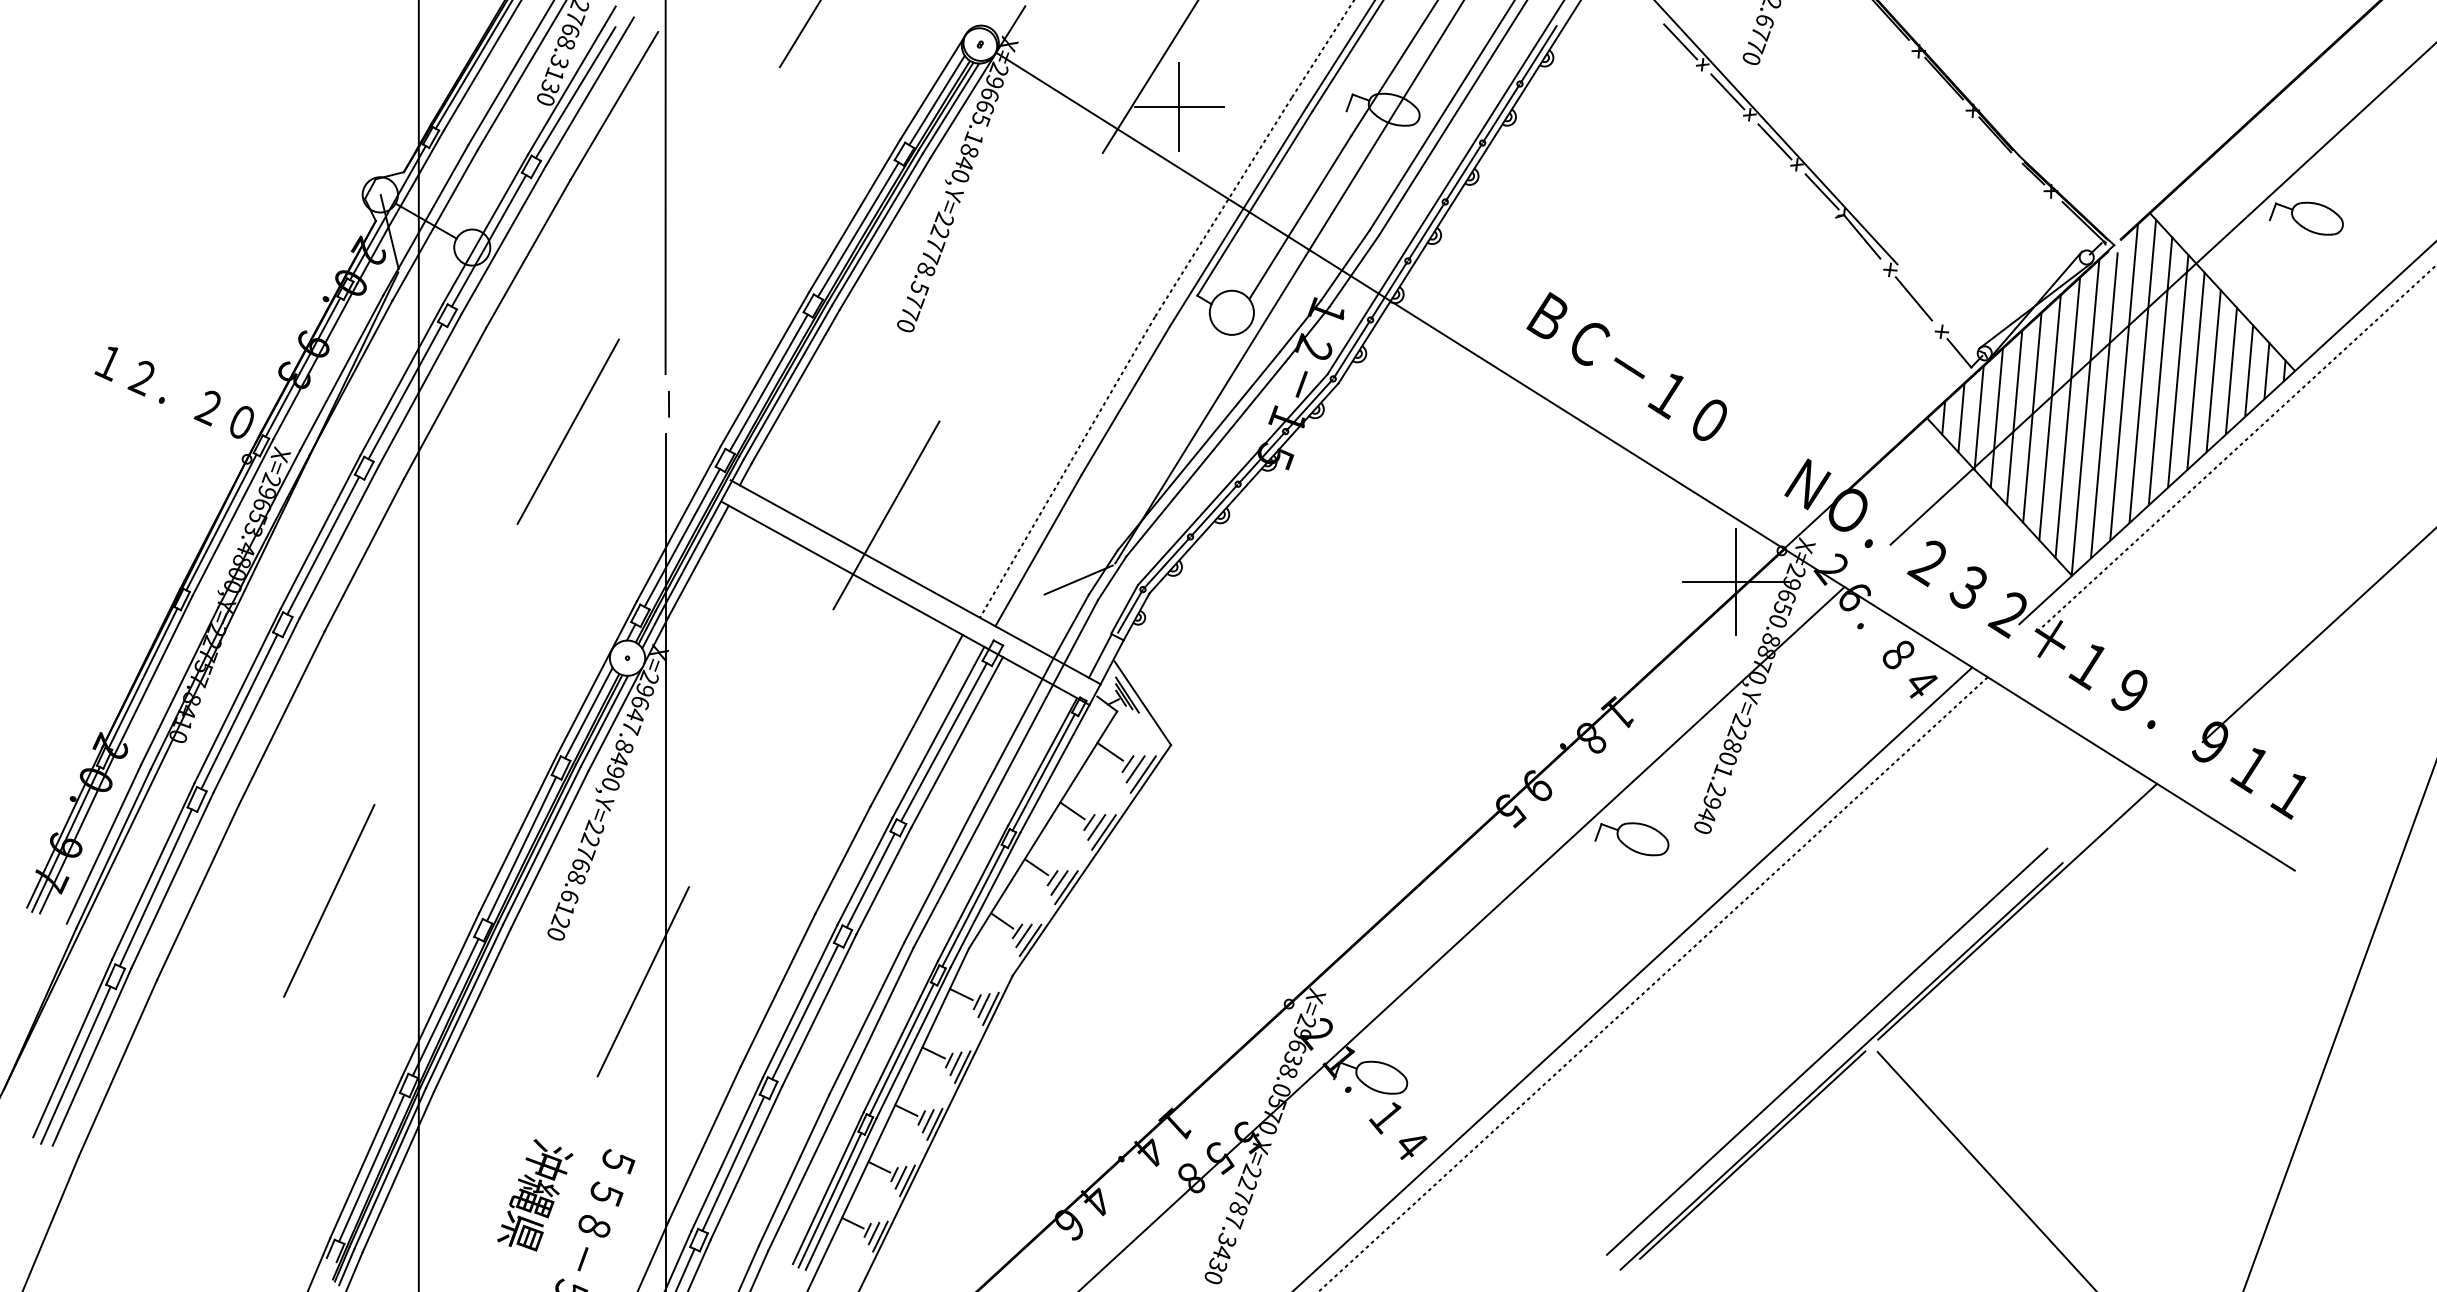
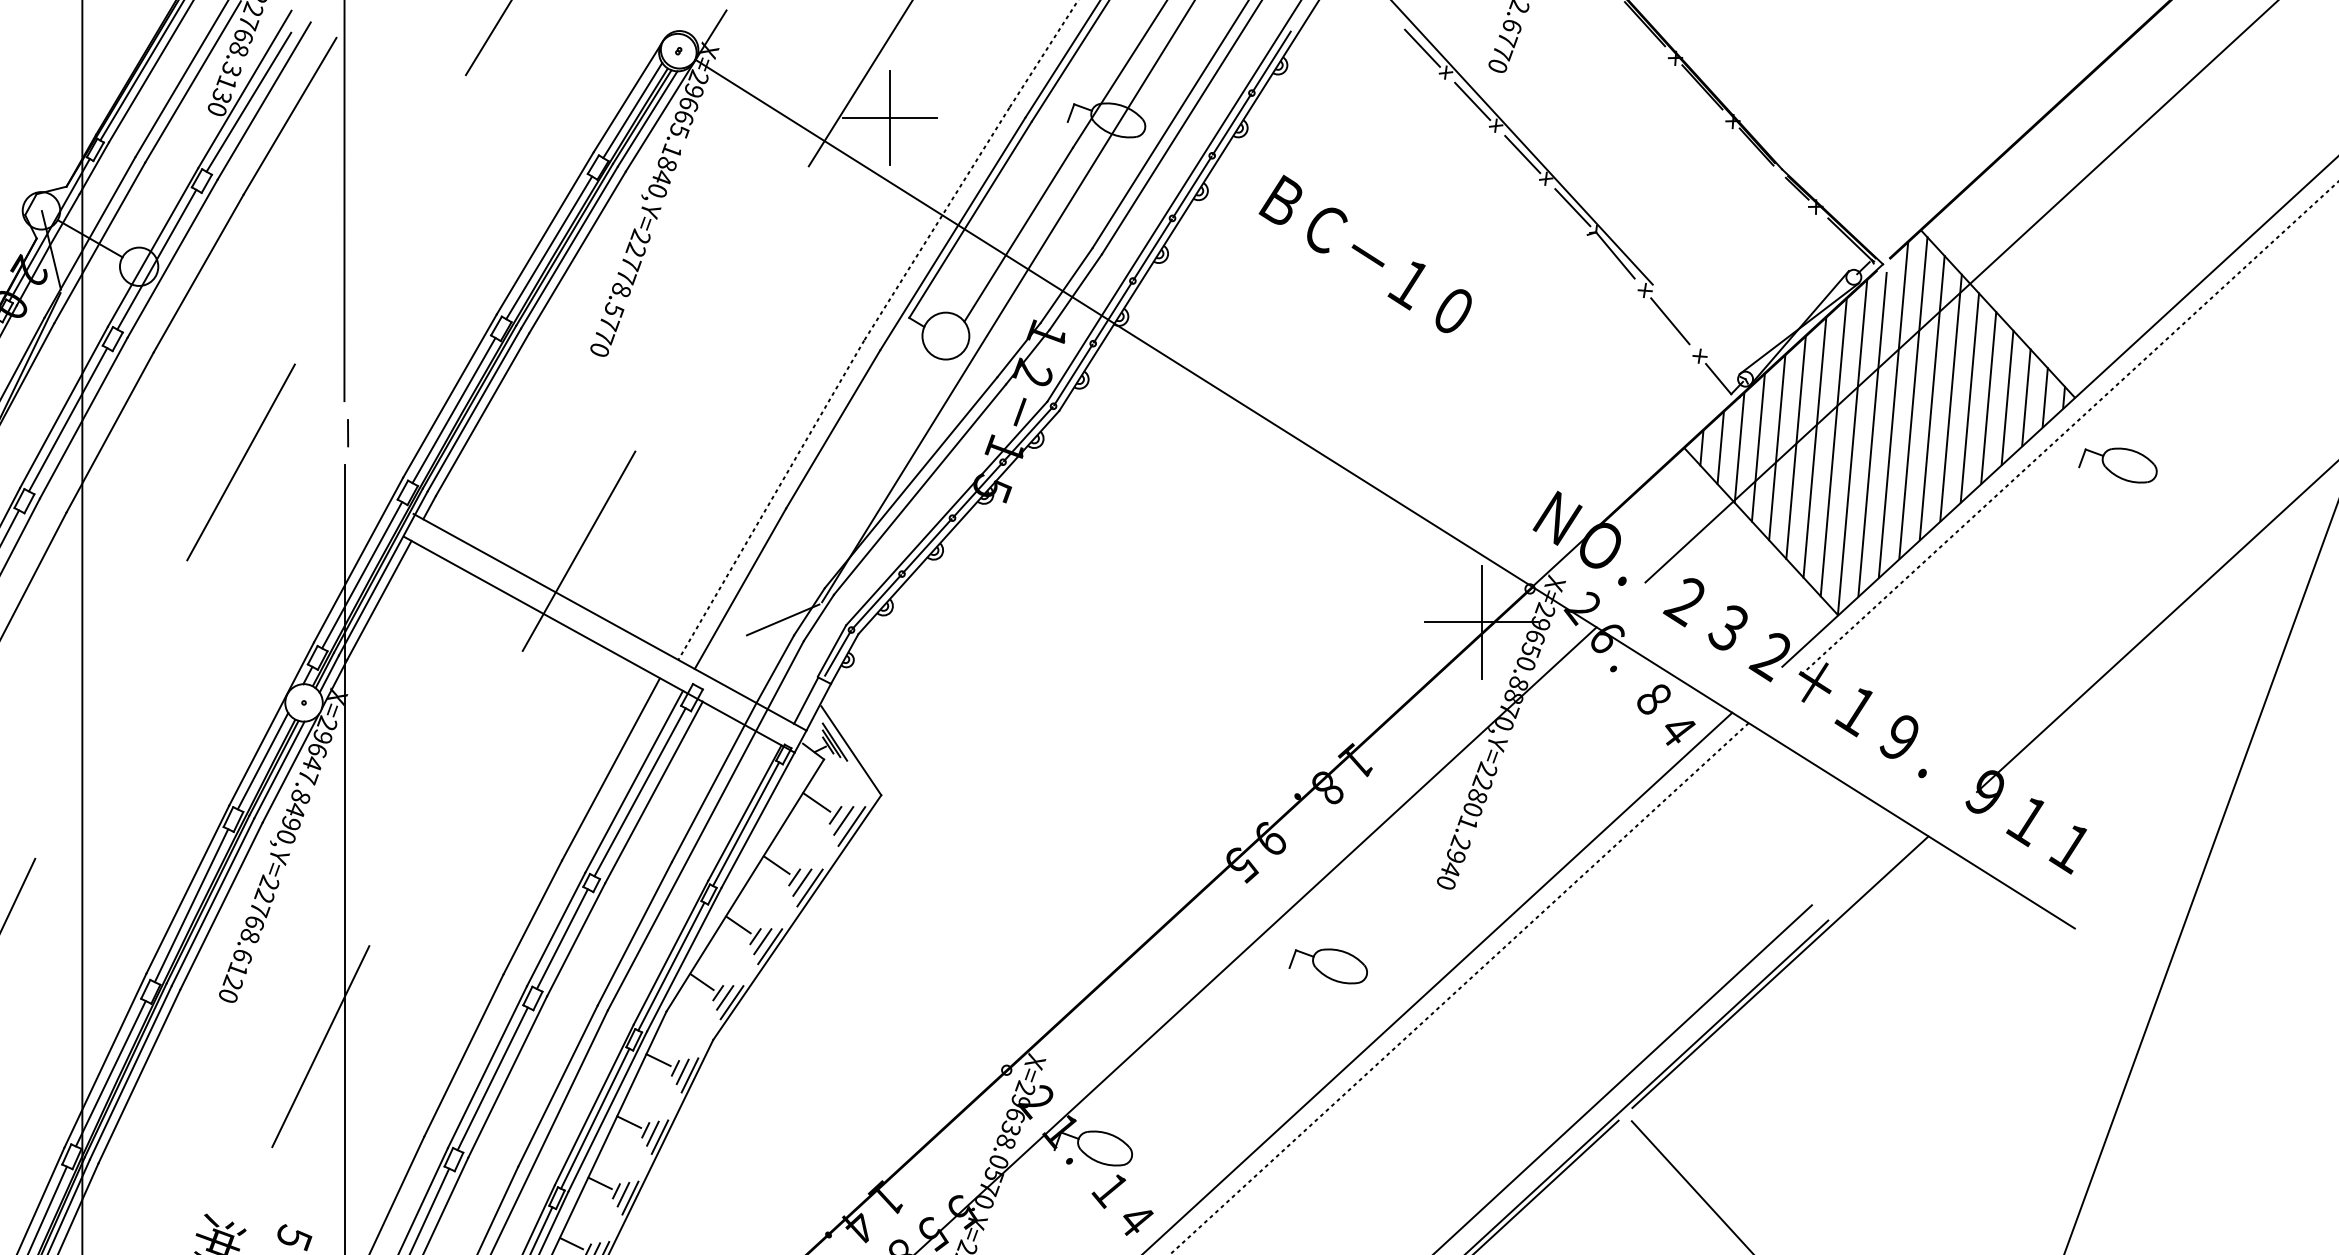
part: (2306, 218) -> (2118, 465), moved
text: (1626, 366) -> (1365, 253), moved
part: (1631, 839) -> (1327, 966), moved

